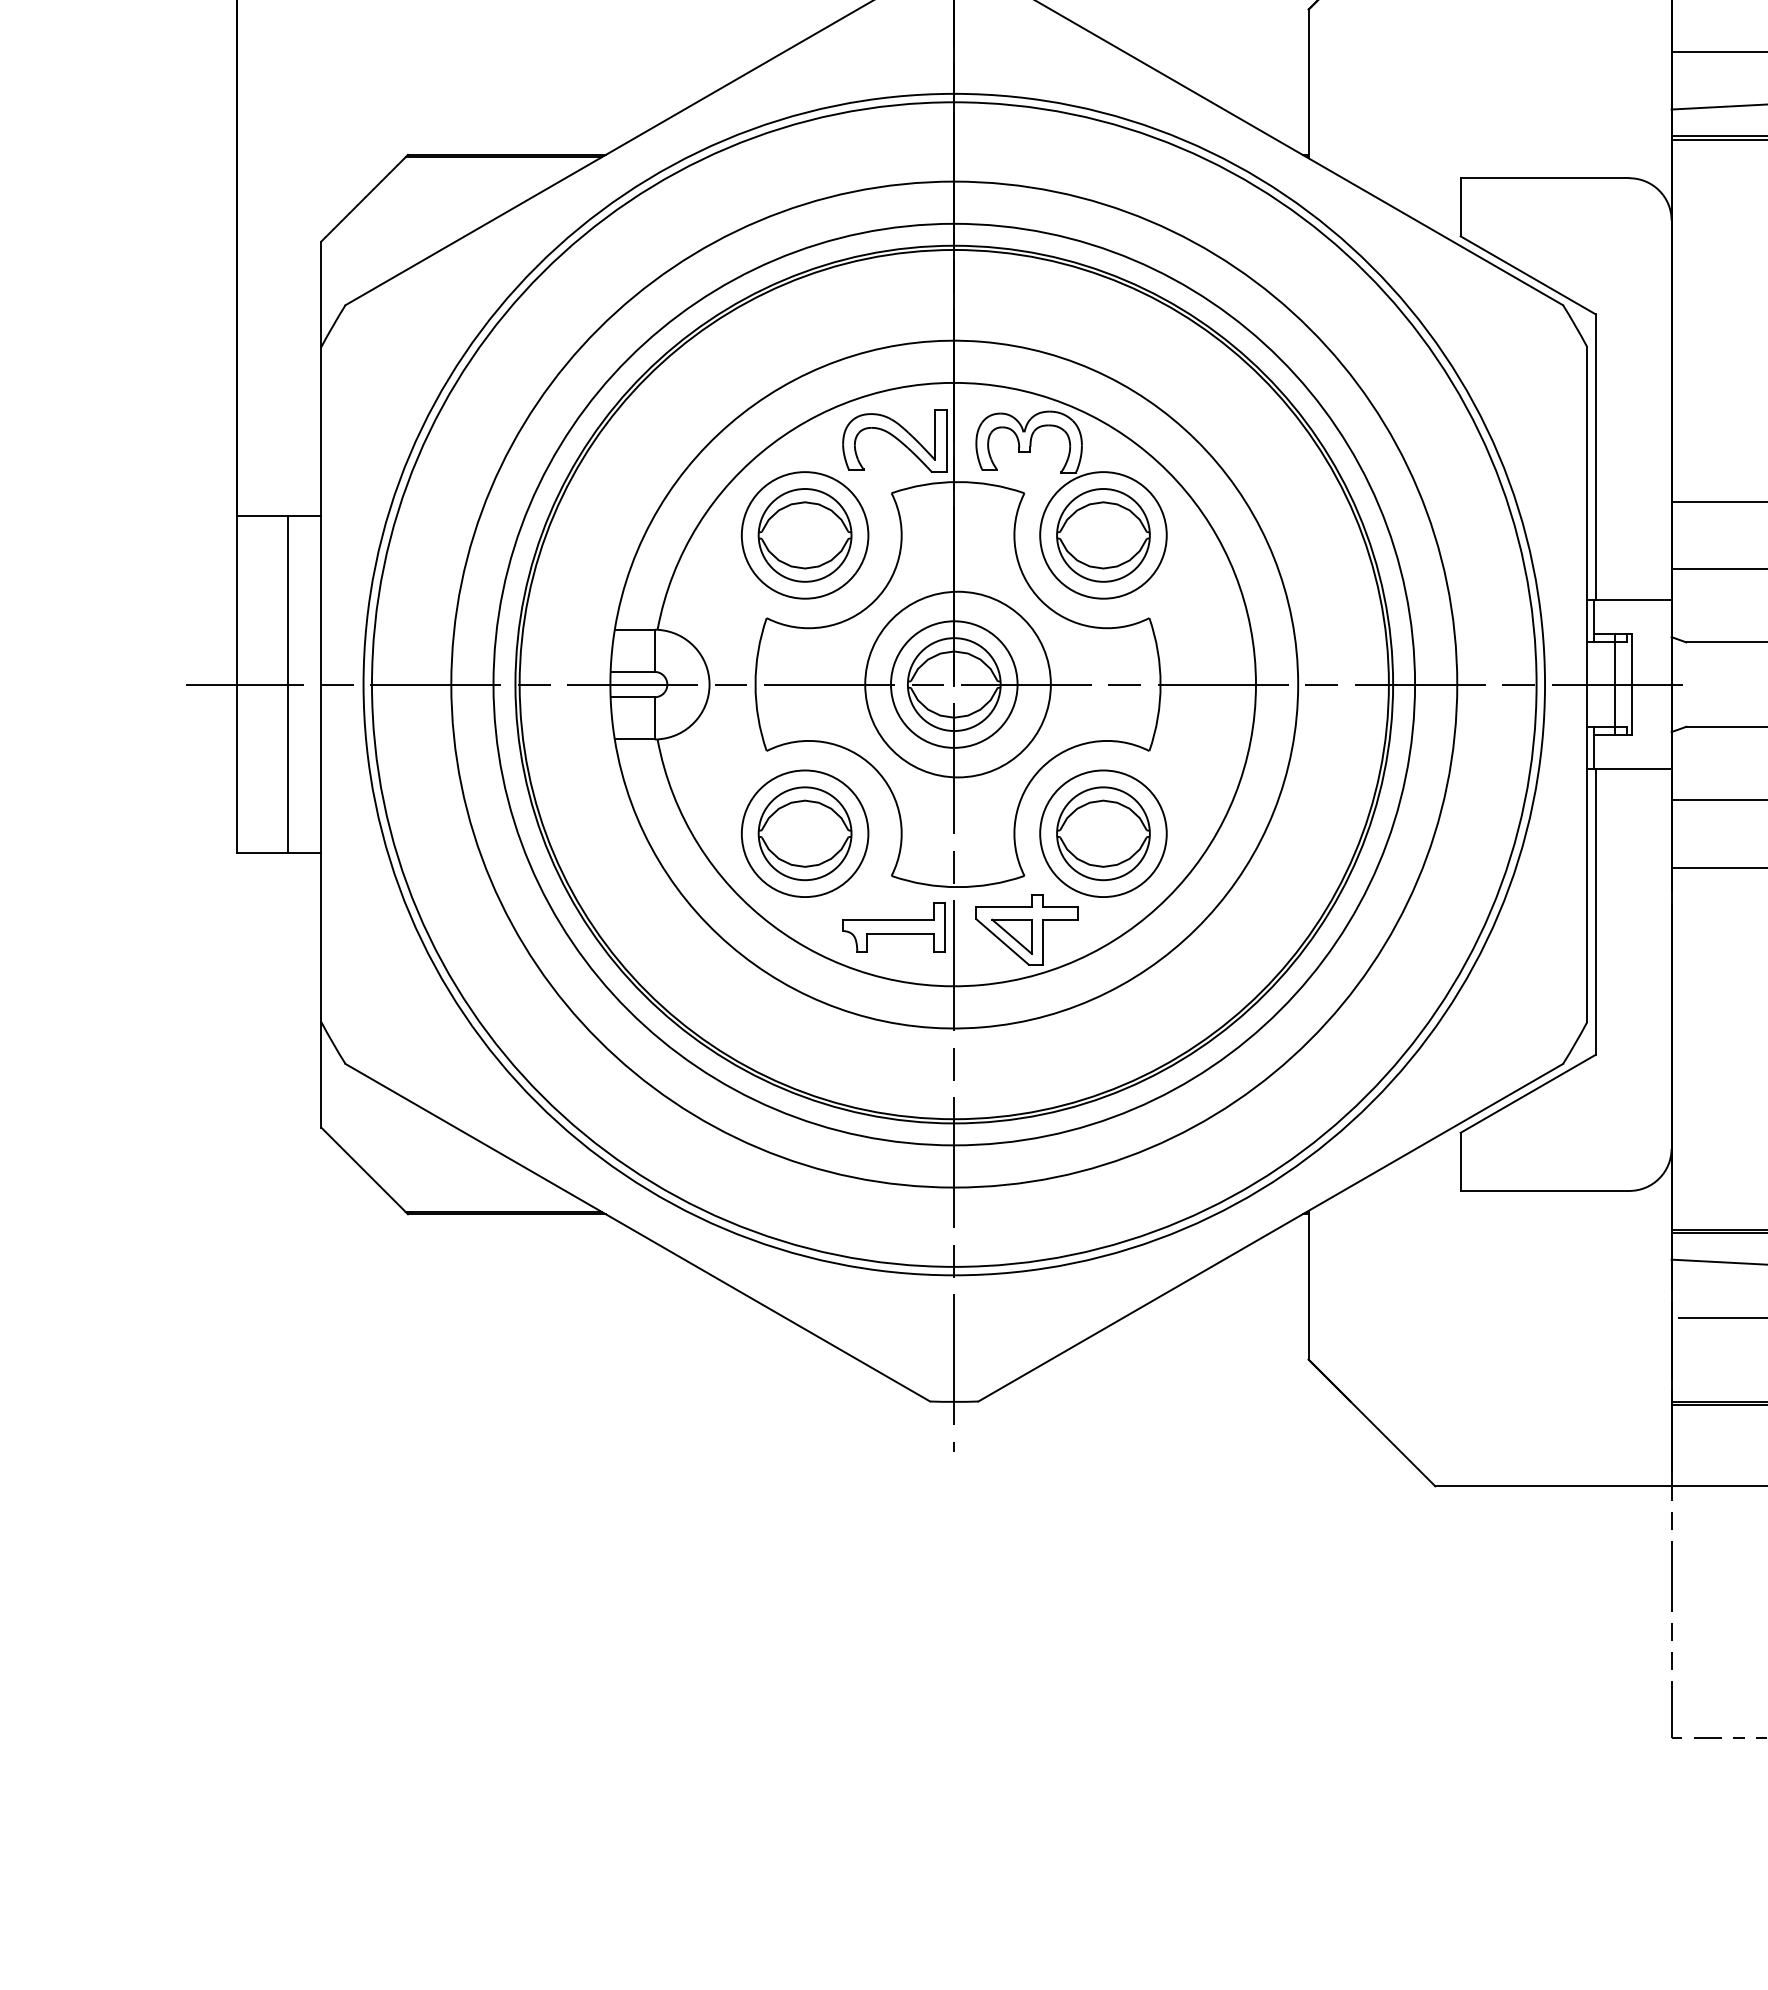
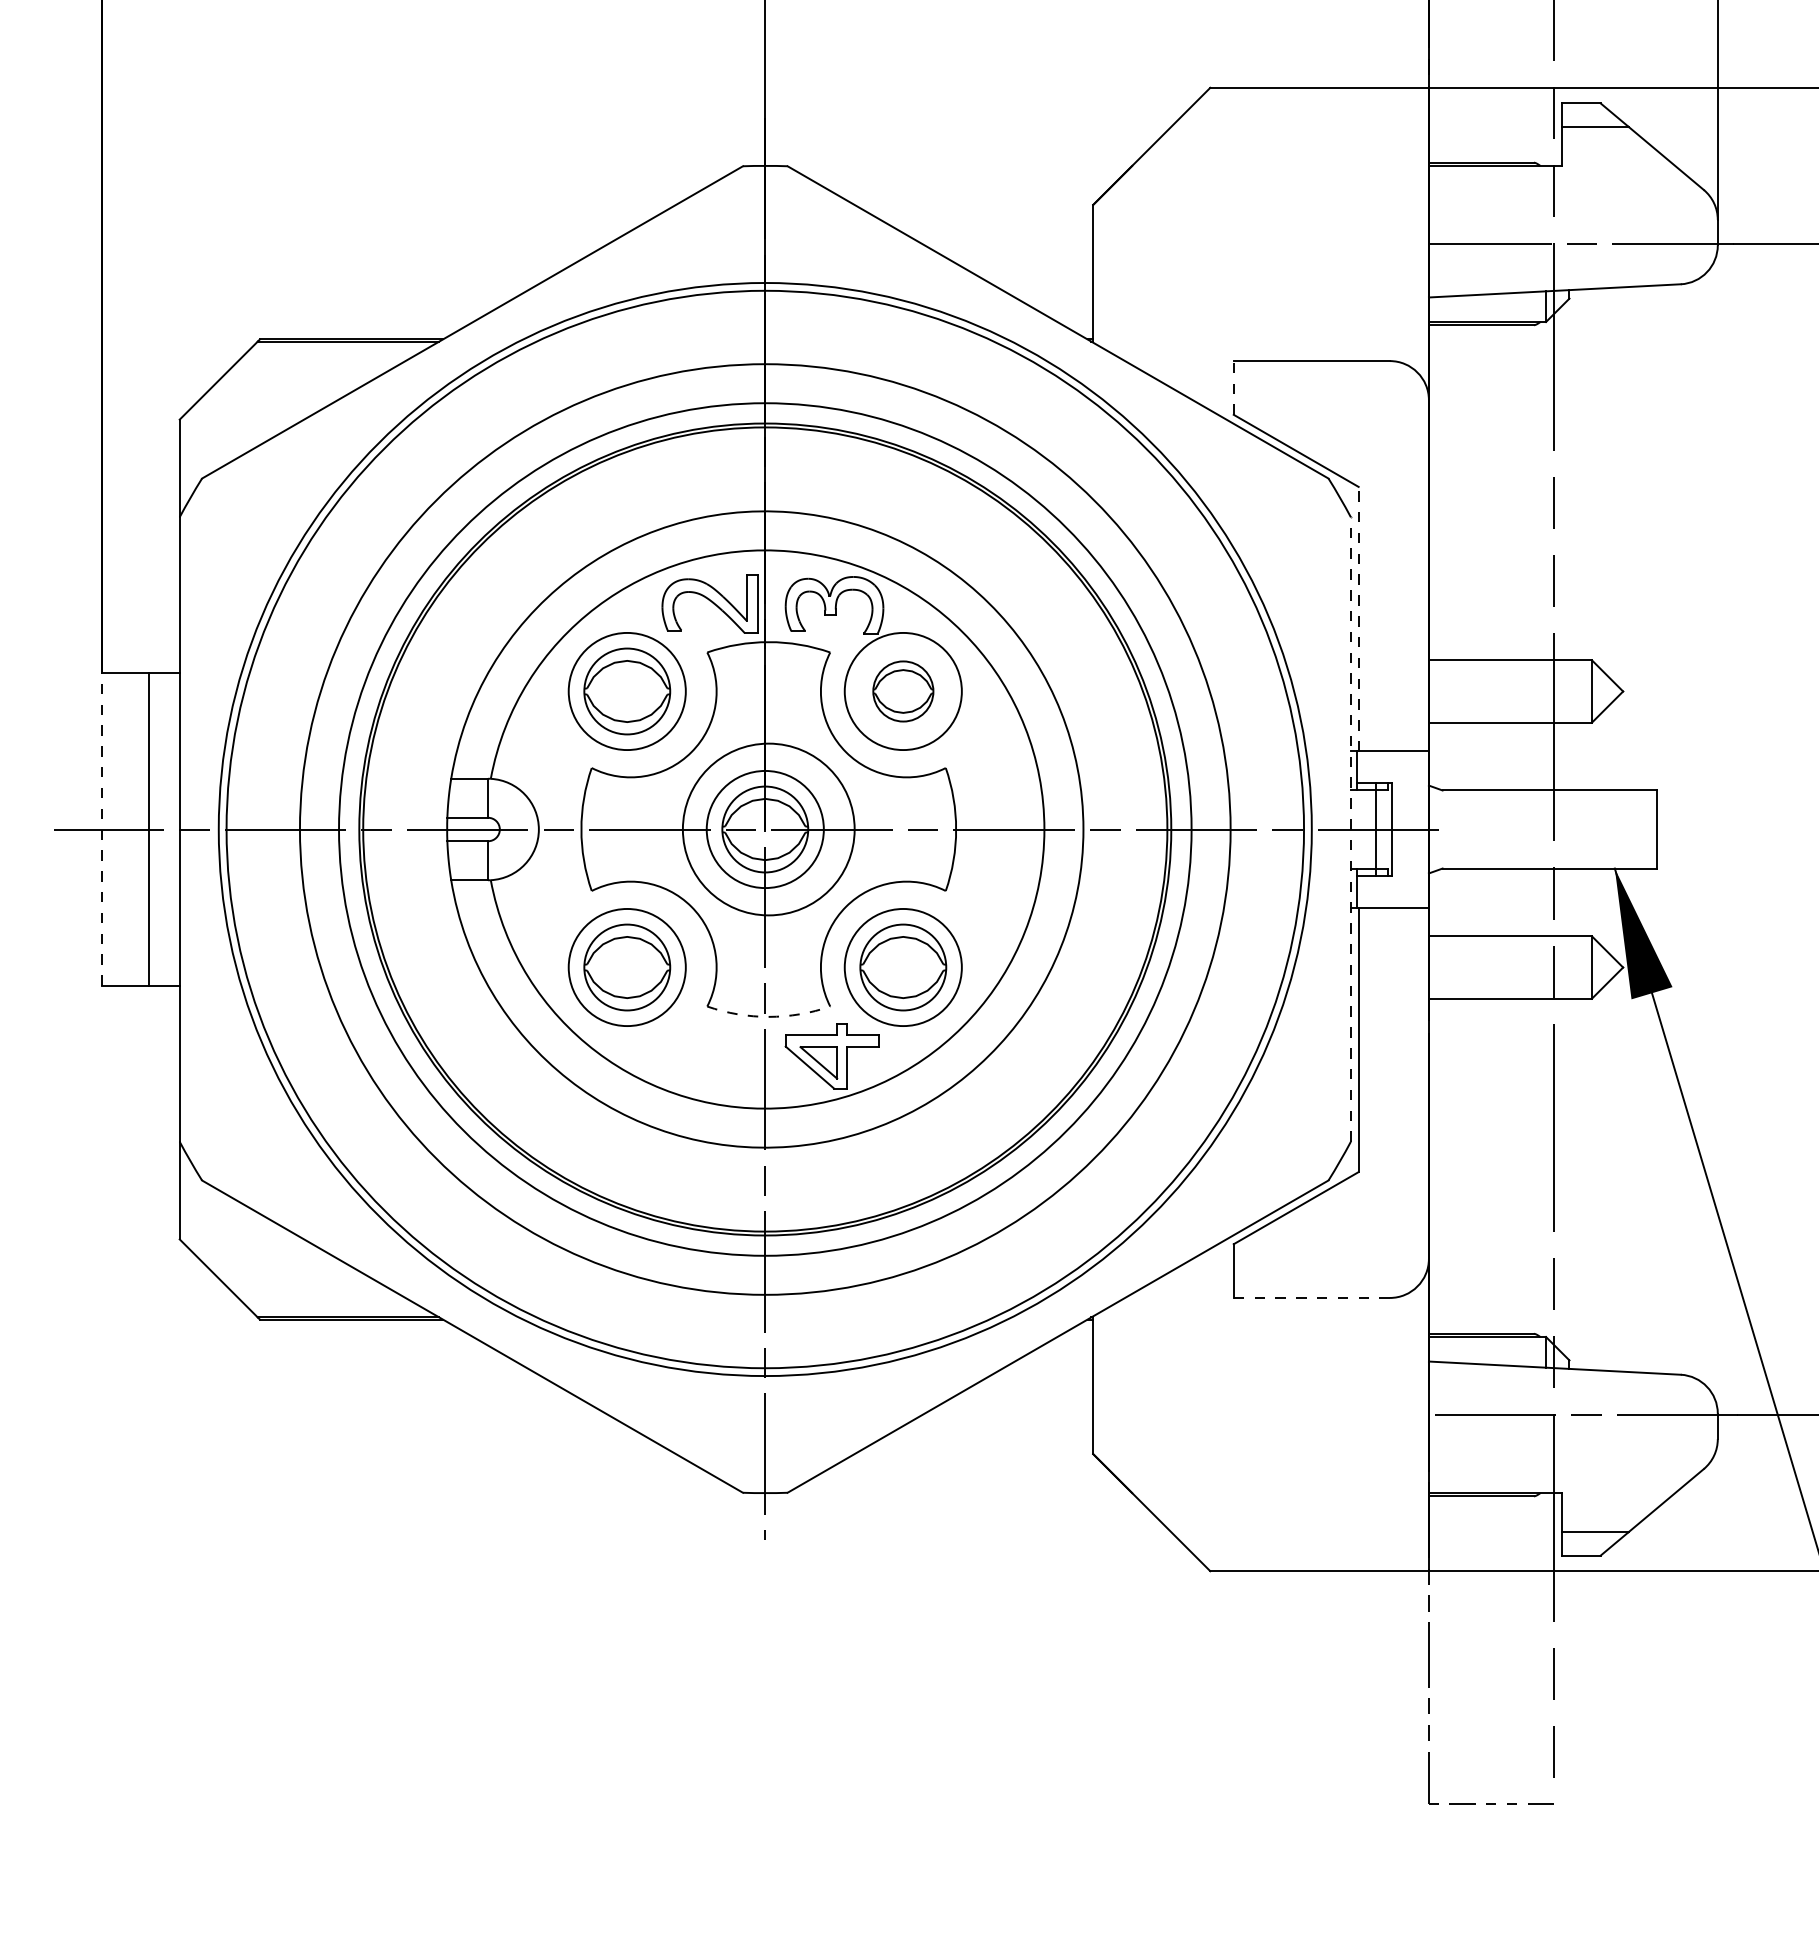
line: (1460, 206) -> (1233, 387), solid -> dashed
line: (1595, 456) -> (1358, 618), solid -> dashed
part: (1103, 535) -> (903, 691), size x0.7
line: (236, 684) -> (101, 829), solid -> dashed
line: (1586, 684) -> (1350, 829), solid -> dashed
arc: (957, 886) -> (768, 1016), solid -> dashed
part: (892, 926) -> (708, 1053), removed
line: (1544, 1190) -> (1311, 1297), solid -> dashed

